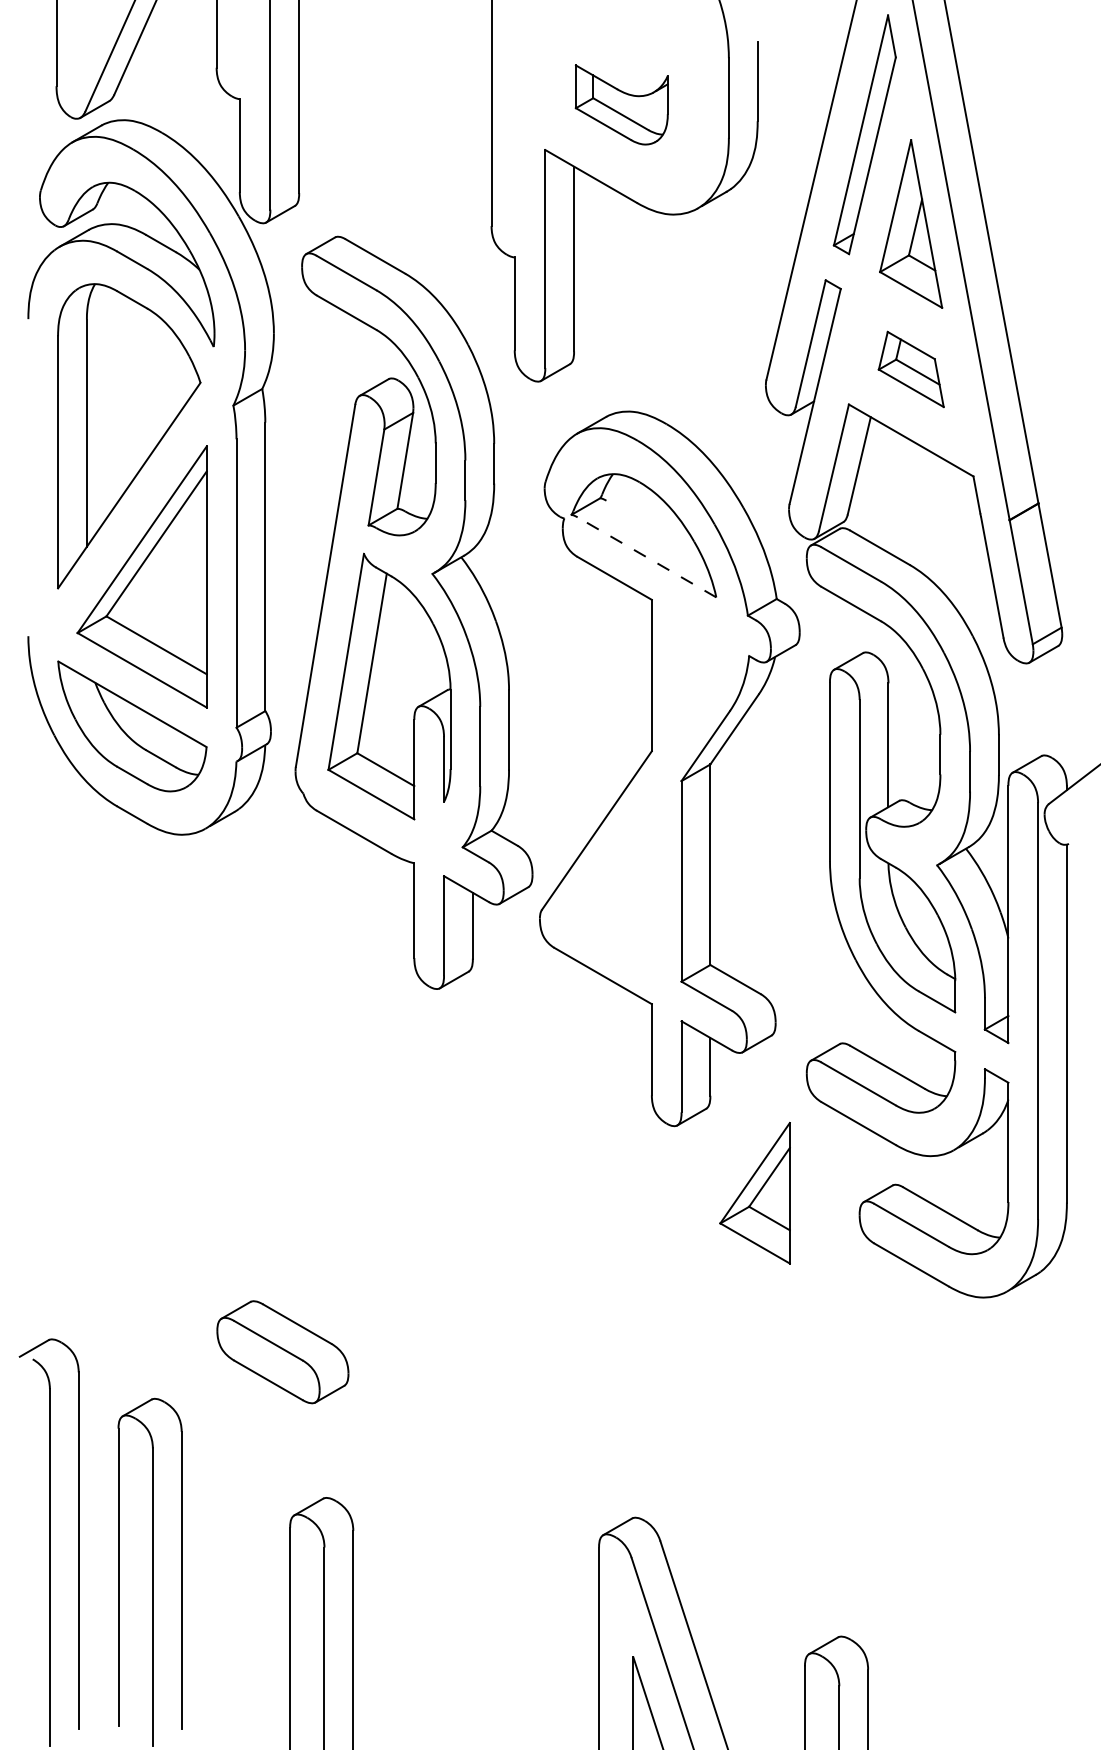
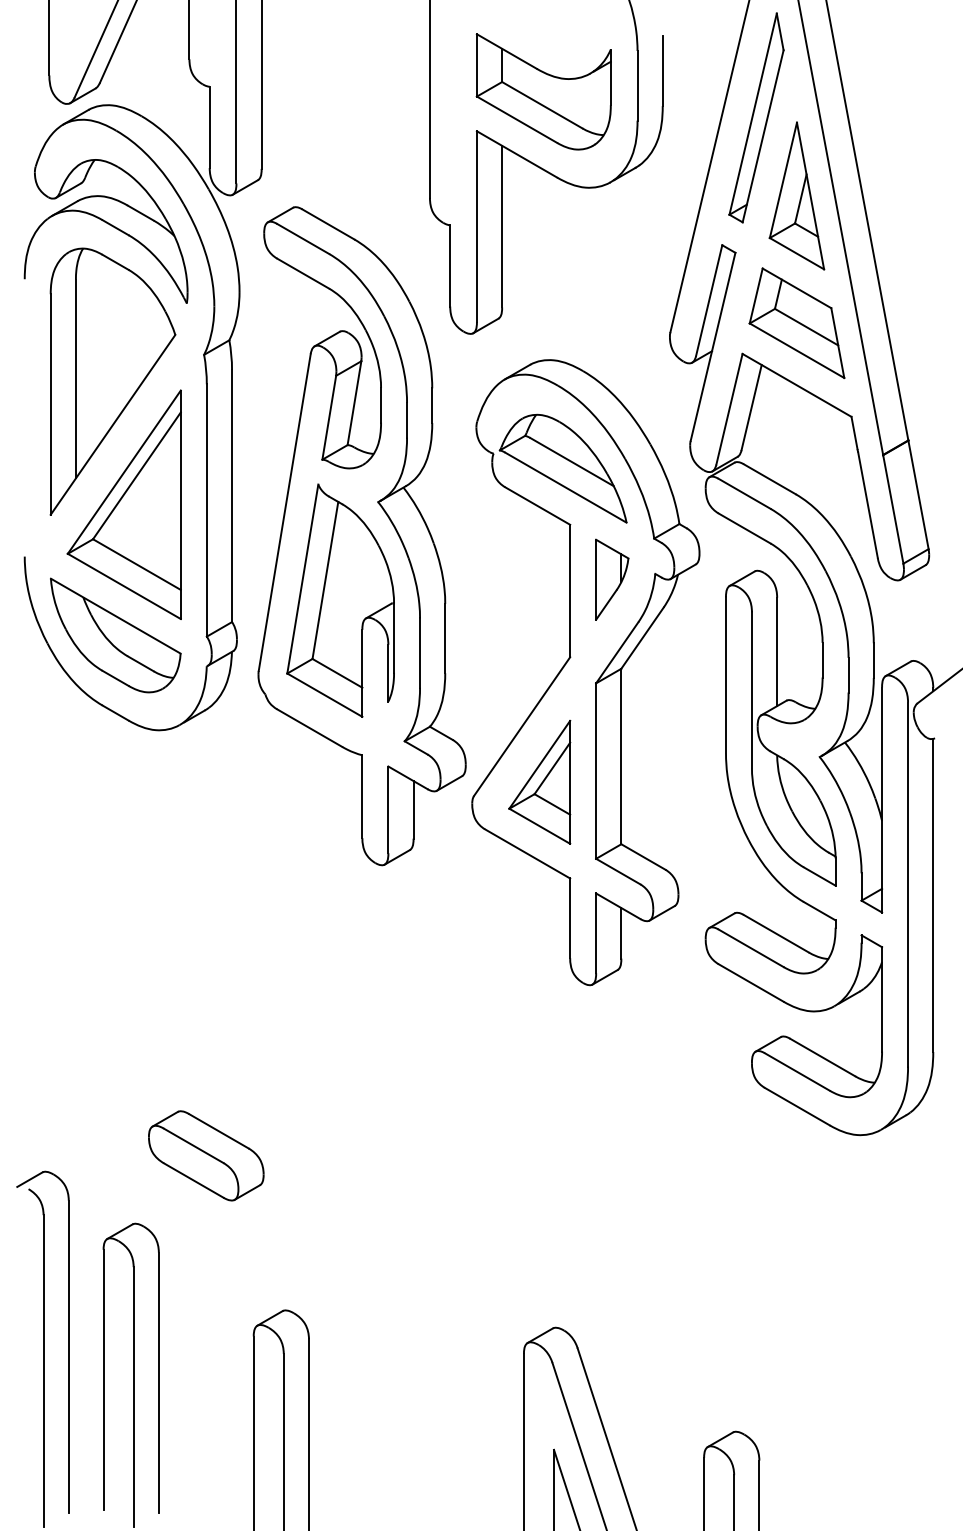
part: (621, 104) -> (543, 91), size x1.67
part: (911, 369) -> (797, 323), size x1.67
line: (653, 527) -> (571, 461), added
line: (646, 557) -> (565, 487), dashed -> solid
part: (699, 662) -> (611, 579), added
part: (754, 1192) -> (539, 781), moved
part: (282, 1352) -> (205, 1156), moved

